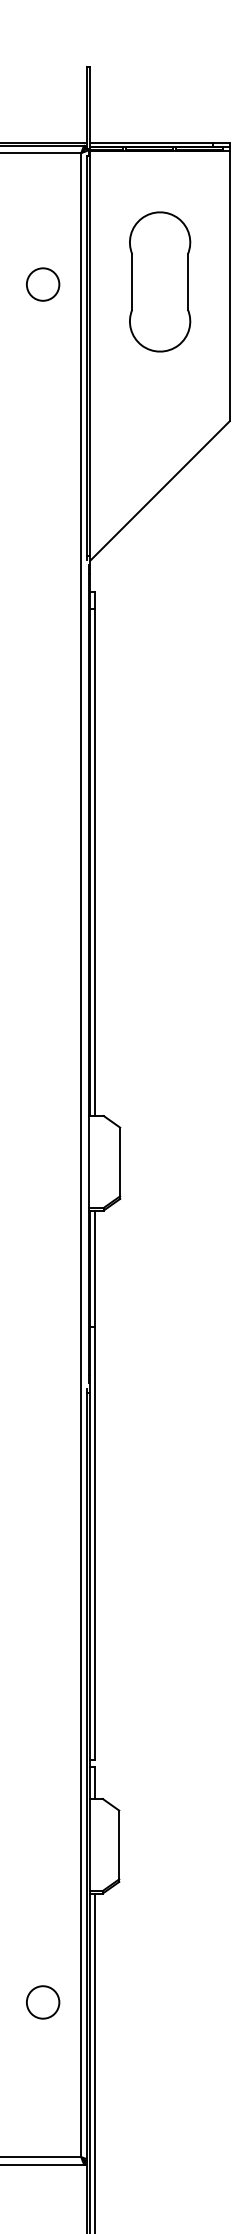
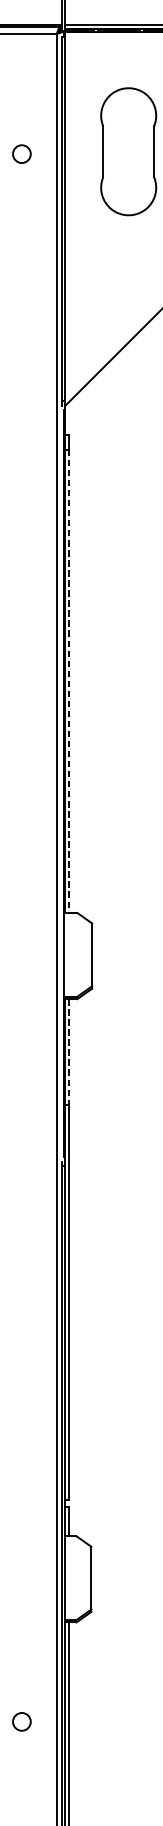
circle: (42, 284) -> (21, 154), size x0.6
line: (95, 862) -> (69, 681), solid -> dashed
line: (95, 1269) -> (69, 1052), solid -> dashed
circle: (42, 2002) -> (21, 1721), size x0.6

